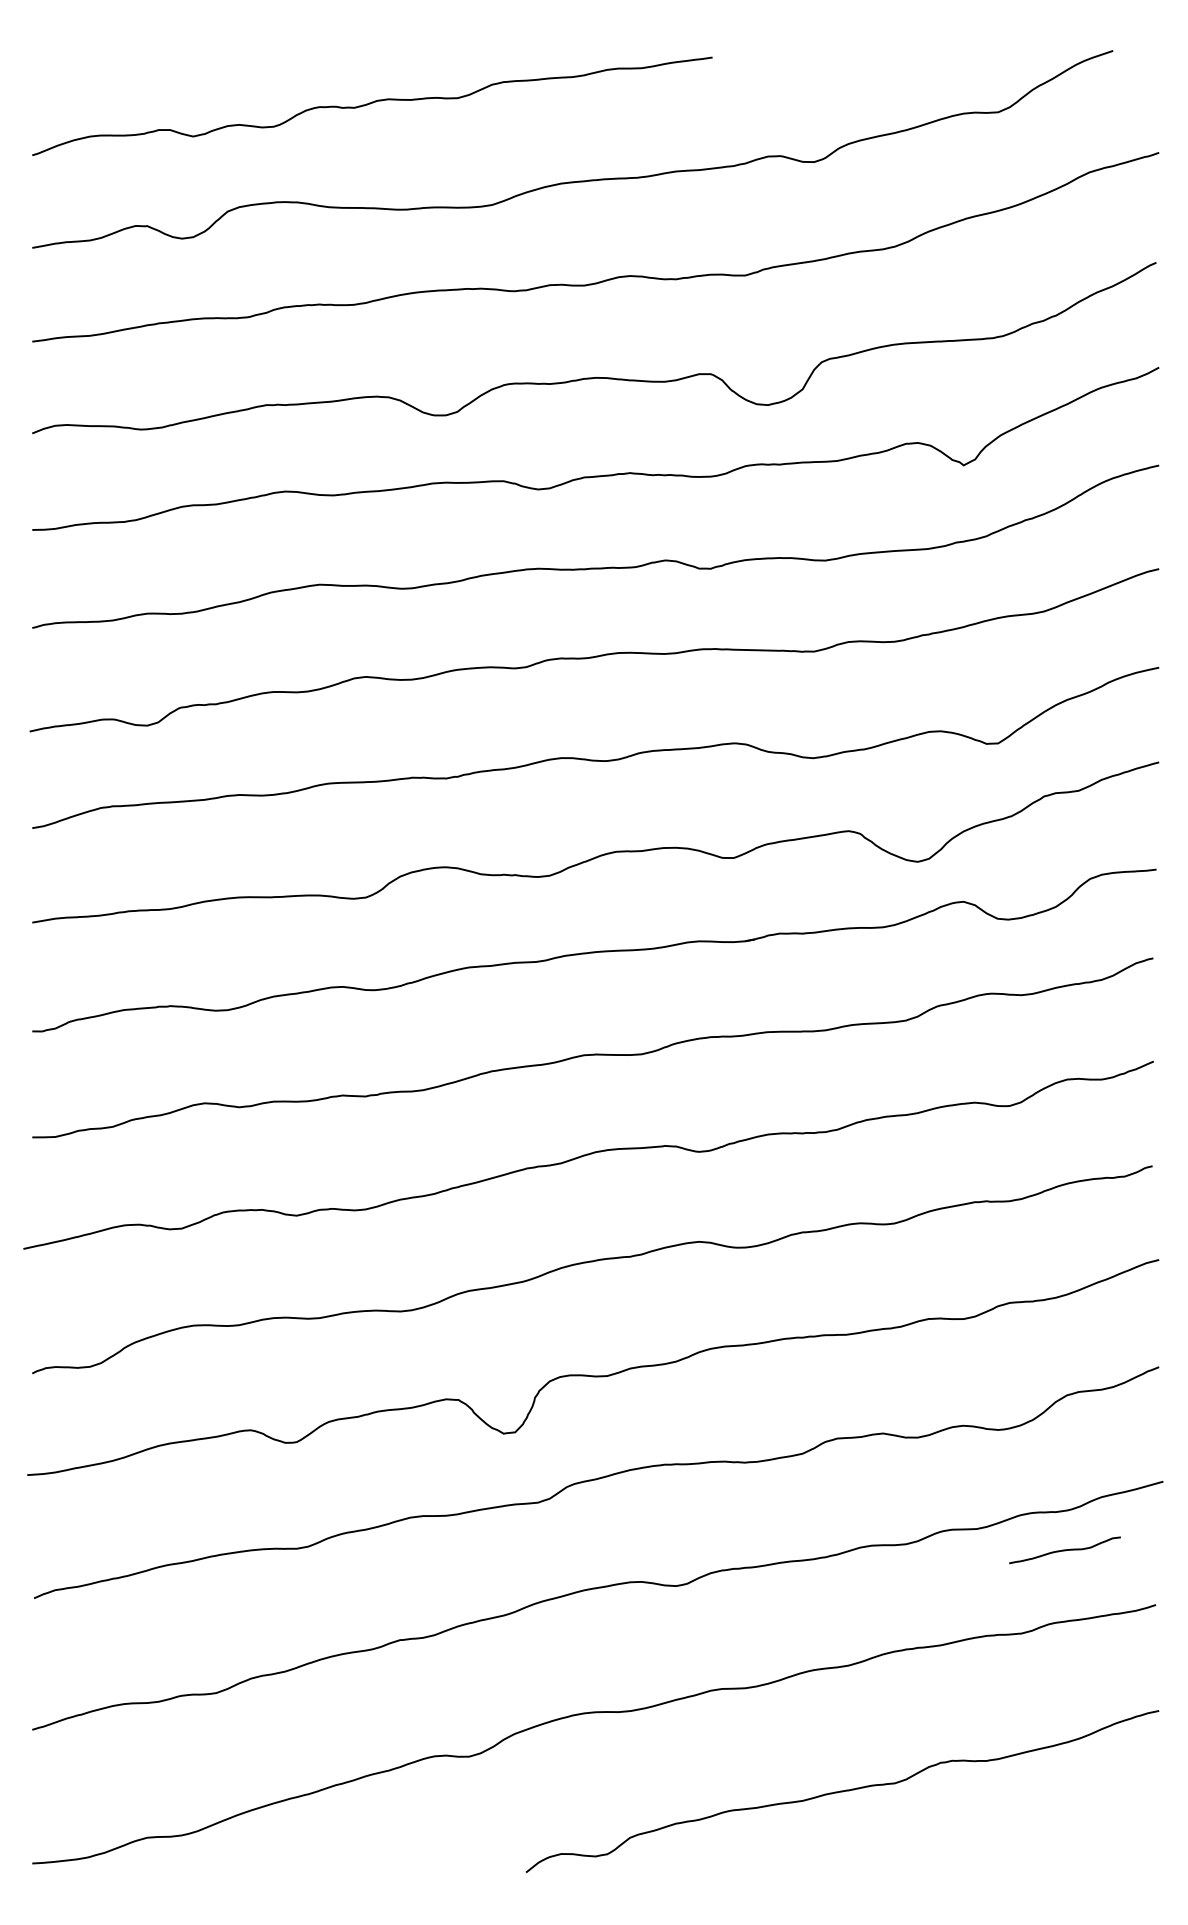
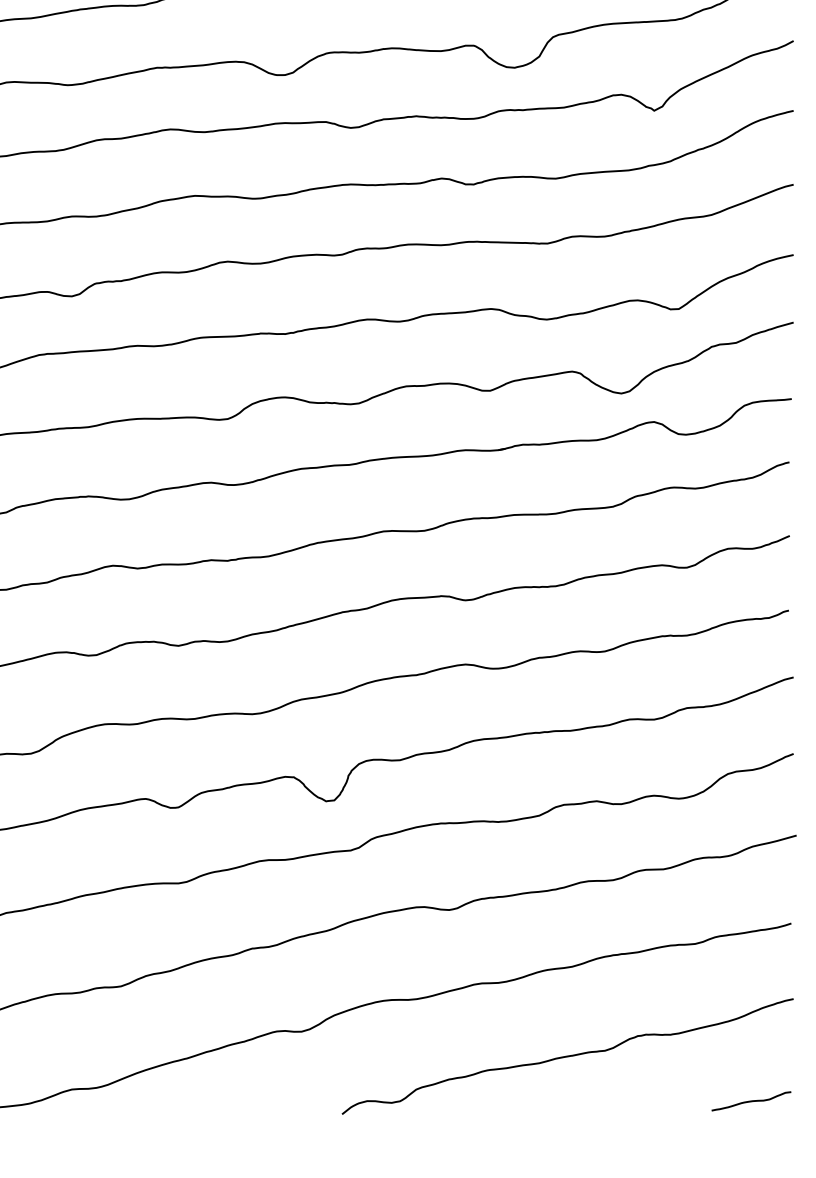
curve: (1064, 1550) -> (751, 1101), moved

